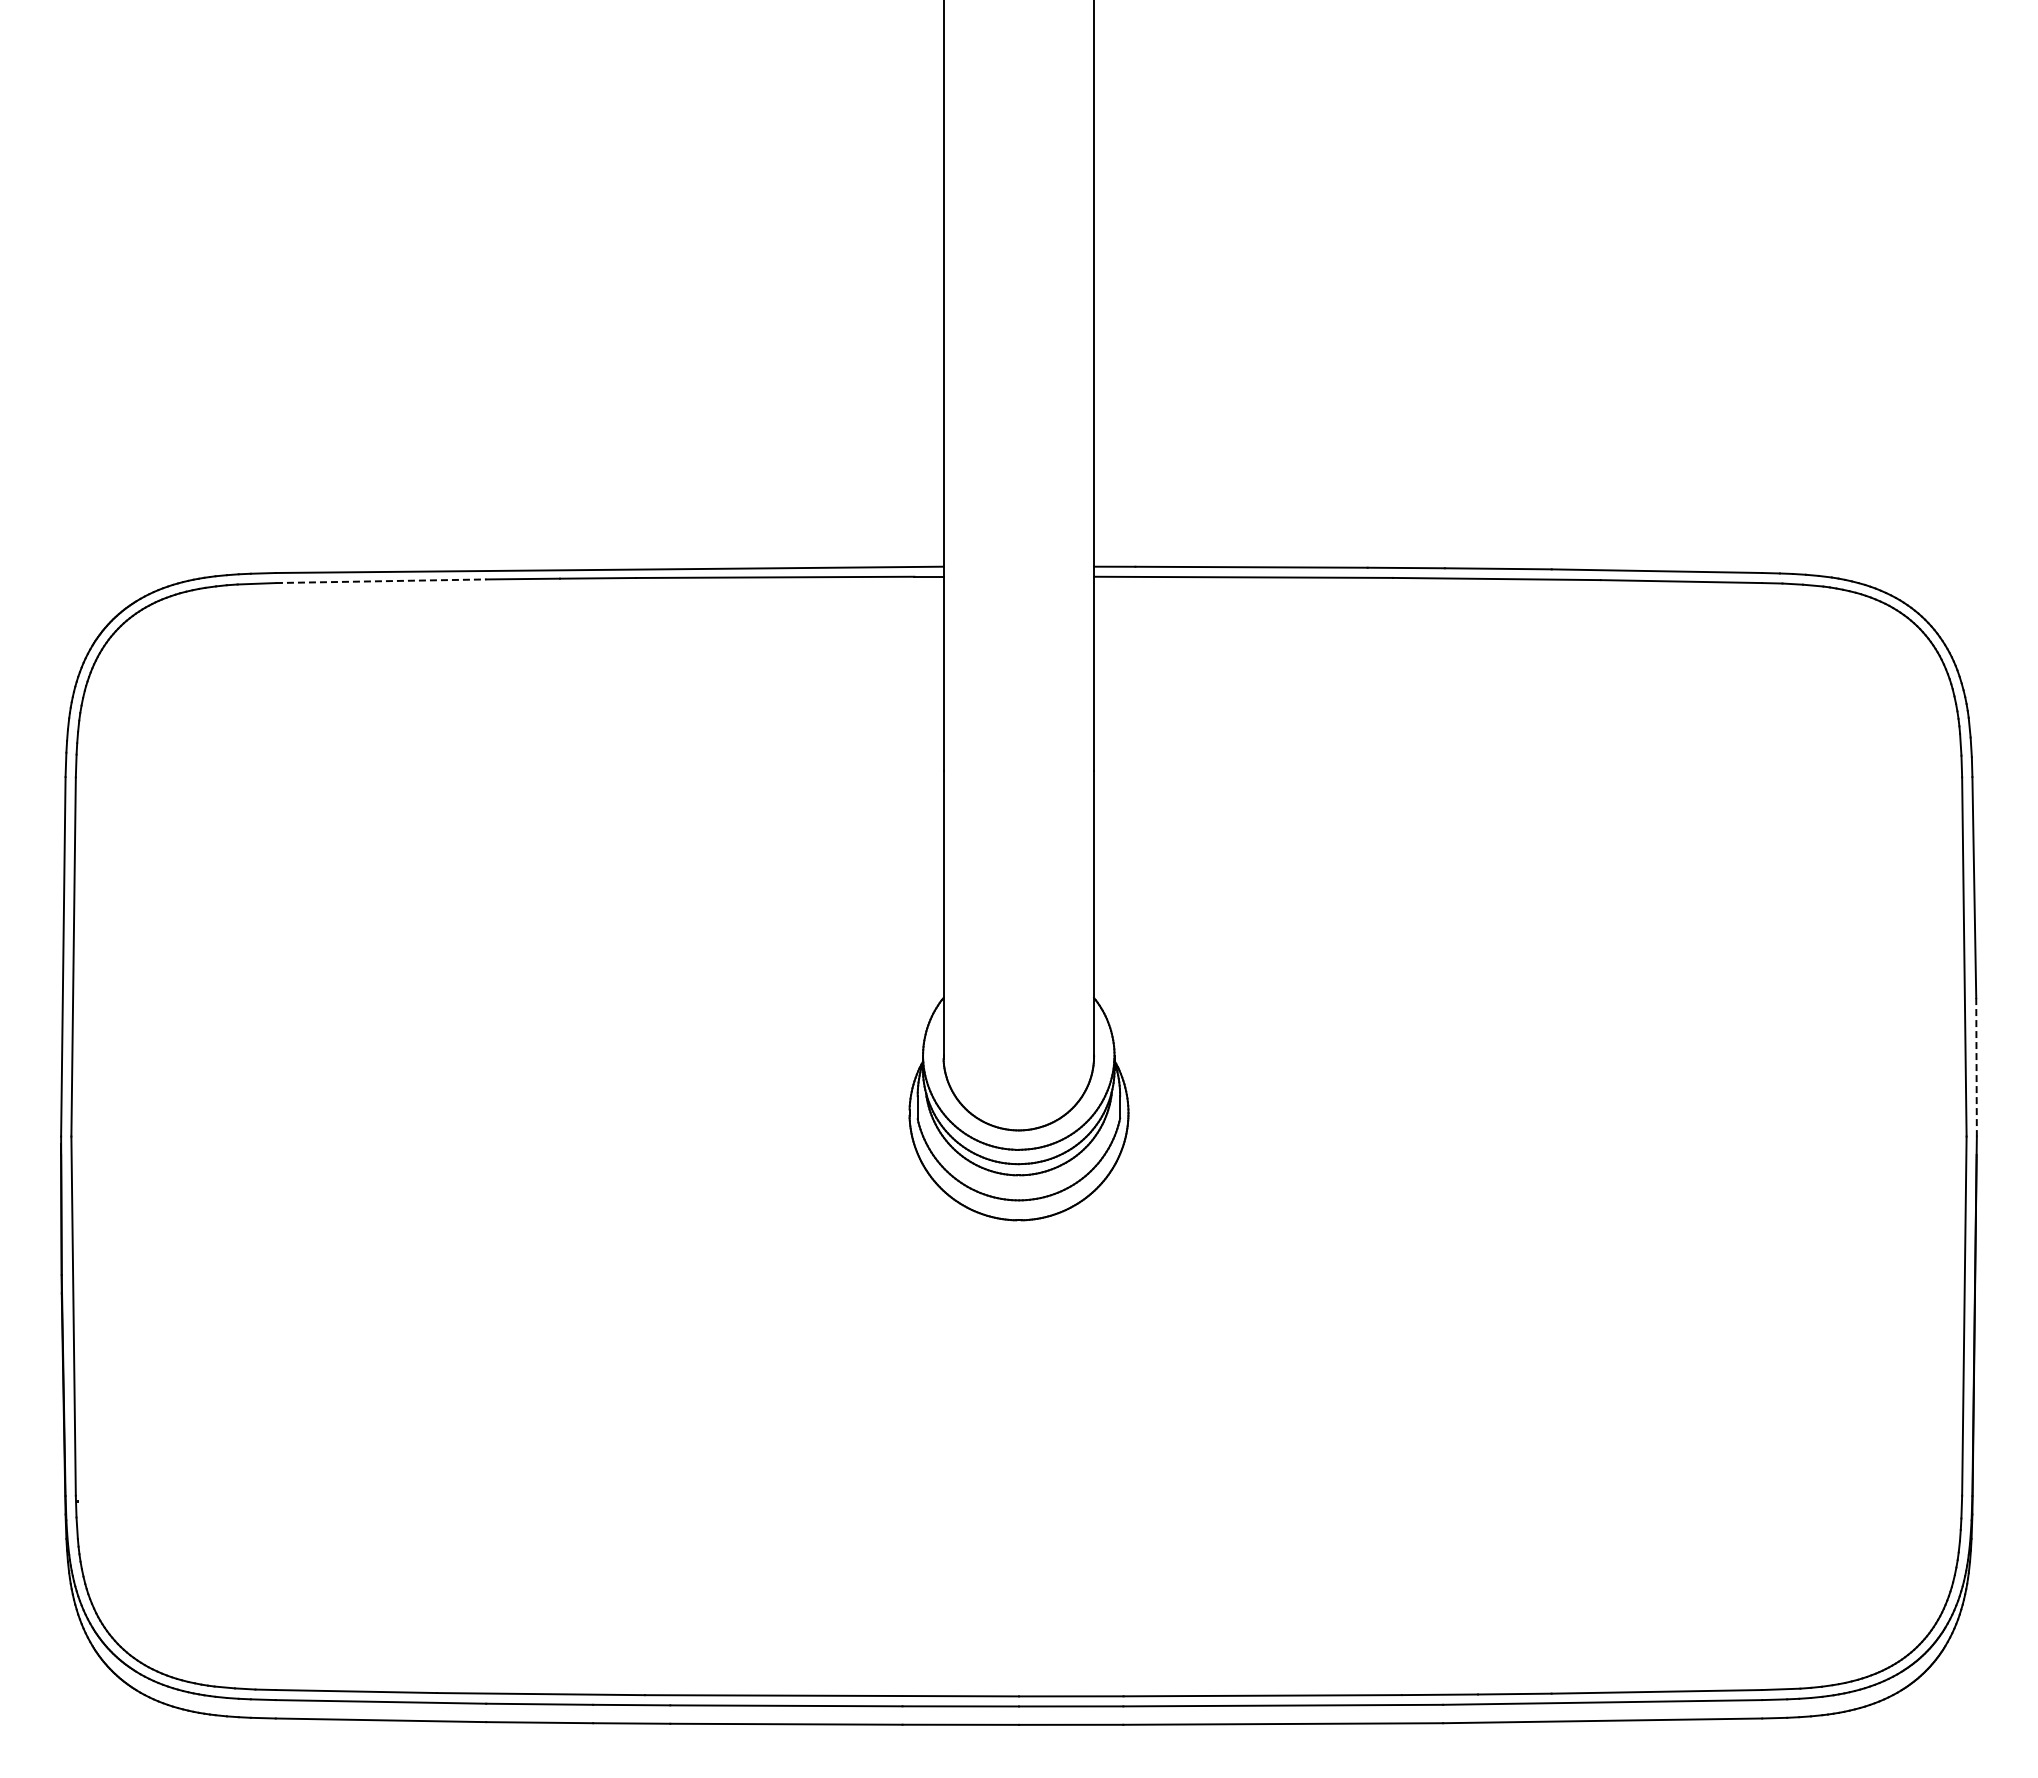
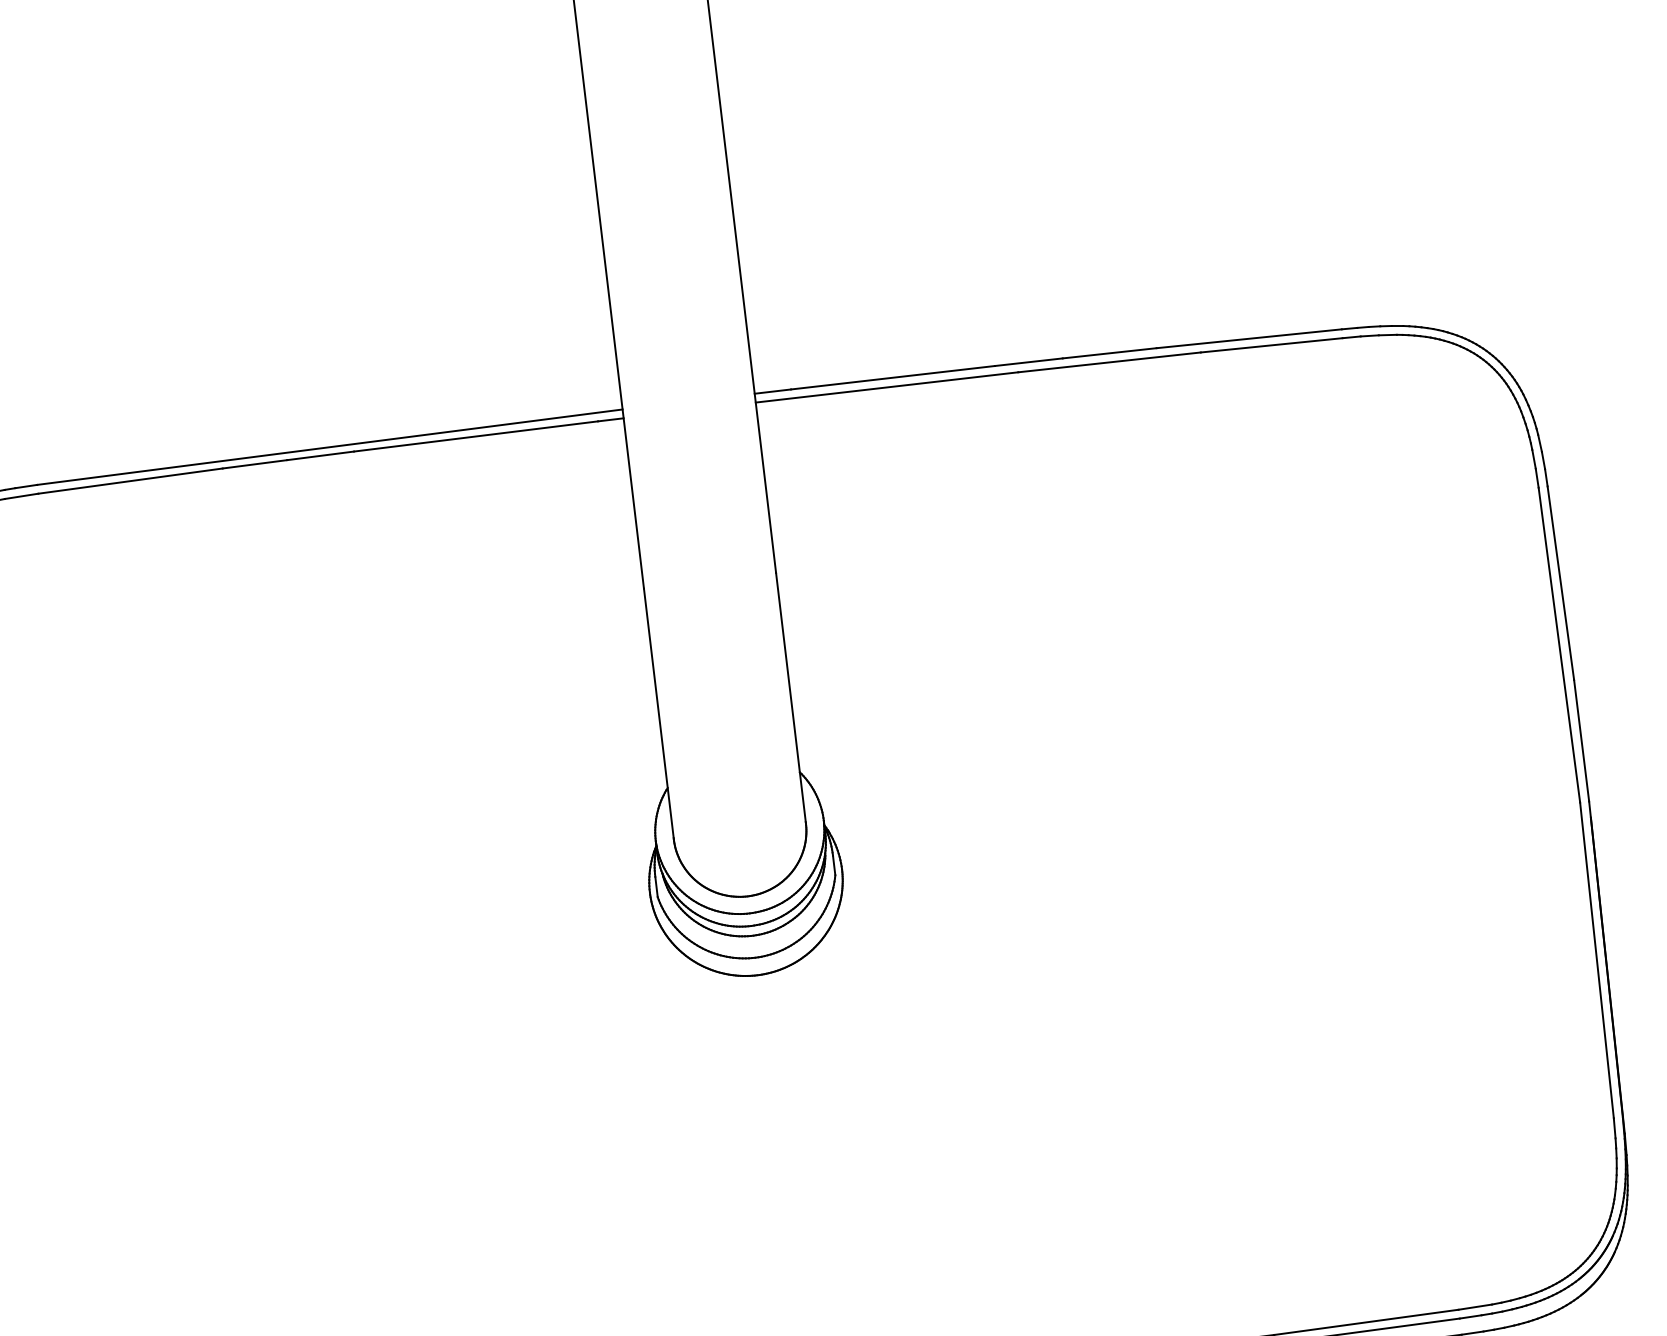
line: (381, 581) -> (130, 481), dashed -> solid
line: (1976, 1067) -> (1581, 740), dashed -> solid

